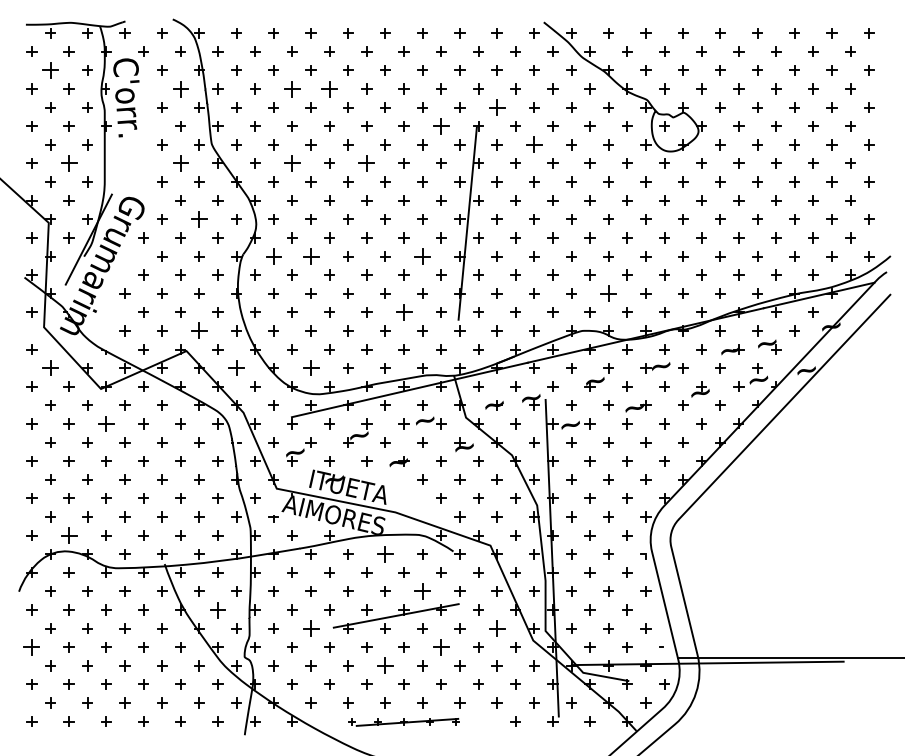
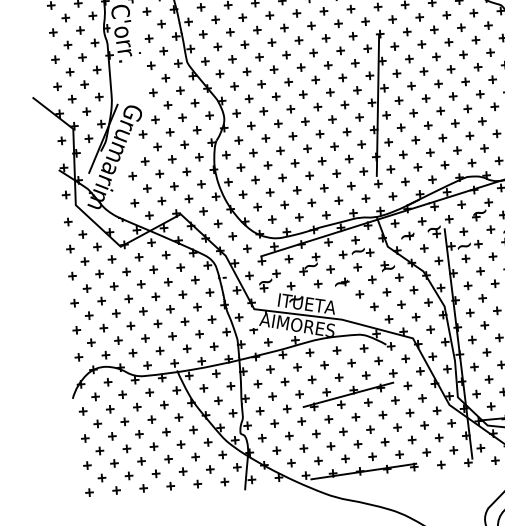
part: (50, 70) -> (65, 18), size x0.62
part: (180, 88) -> (161, 23), size x0.62
part: (292, 88) -> (242, 17), size x0.62
part: (329, 88) -> (269, 15), size x0.62
part: (496, 107) -> (392, 19), size x0.62
part: (441, 126) -> (353, 36), size x0.62
part: (534, 144) -> (421, 44), size x0.62
part: (68, 163) -> (84, 84), size x0.62
part: (180, 163) -> (165, 78), size x0.62
part: (292, 163) -> (247, 71), size x0.62
part: (366, 163) -> (300, 67), size x0.62
part: (199, 219) -> (182, 117), size x0.62
part: (273, 256) -> (238, 140), size x0.62
part: (310, 256) -> (265, 138), size x0.62
part: (422, 256) -> (346, 132), size x0.62
part: (608, 293) -> (484, 148), size x0.62
part: (403, 312) -> (336, 173), size x0.62
part: (199, 330) -> (189, 198), size x0.62
part: (50, 368) -> (82, 234), size x0.62
part: (236, 368) -> (218, 224), size x0.62
part: (310, 368) -> (271, 219), size x0.62
part: (106, 423) -> (126, 271), size x0.62
part: (68, 535) -> (105, 355), size x0.62
part: (385, 554) -> (337, 350), size x0.62
part: (422, 591) -> (366, 375), size x0.62
part: (217, 609) -> (218, 400), size x0.62
part: (310, 628) -> (286, 408), size x0.62
part: (496, 628) -> (422, 398), size x0.62
part: (31, 647) -> (85, 438), size x0.62
part: (441, 647) -> (383, 415), size x0.62
part: (385, 665) -> (343, 431), size x0.62
part: (403, 722) -> (359, 471), size x1.43

